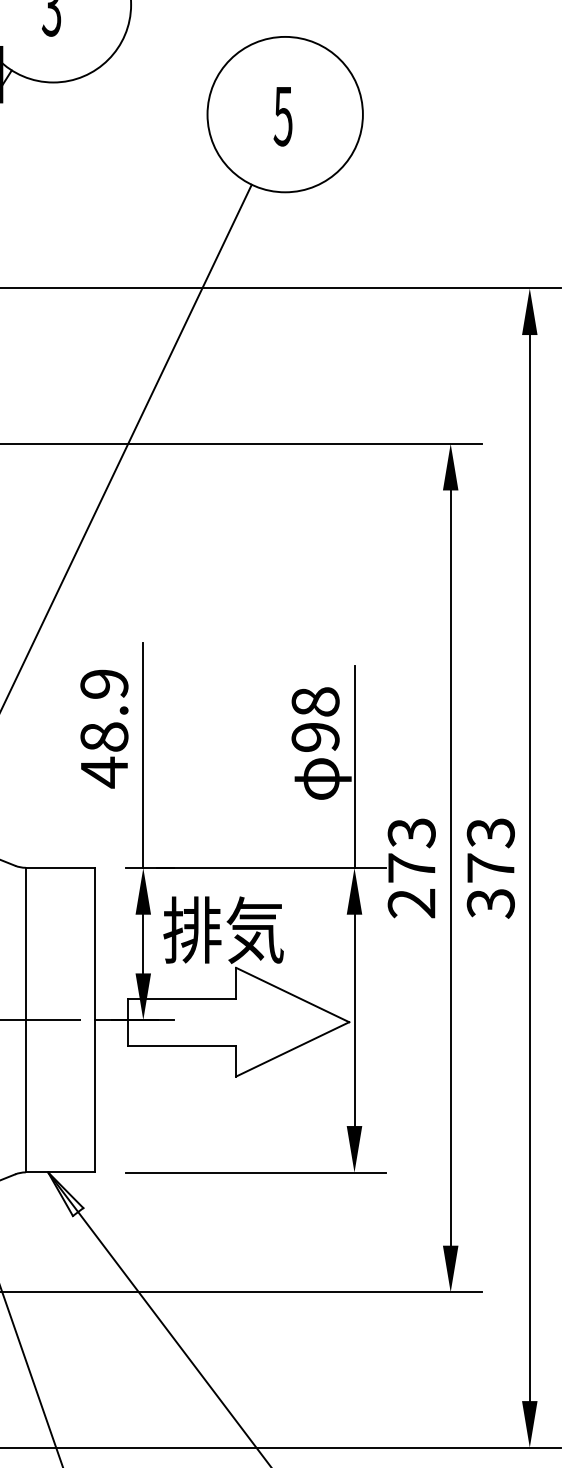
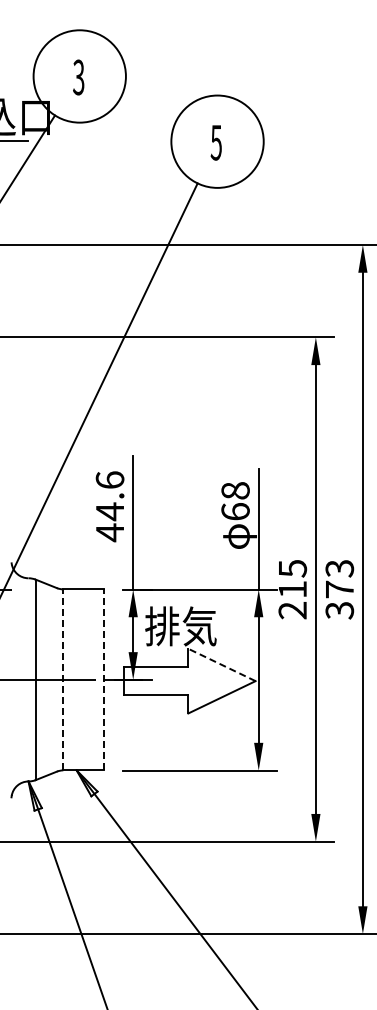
text: (103, 711) -> (109, 496), 48.9 -> 44.6
text: (315, 736) -> (235, 511), 98 -> 68
text: (411, 851) -> (292, 579), 273 -> 215
line: (291, 994) -> (221, 664), solid -> dashed
line: (26, 1019) -> (63, 679), solid -> dashed
line: (95, 1019) -> (104, 679), solid -> dashed

